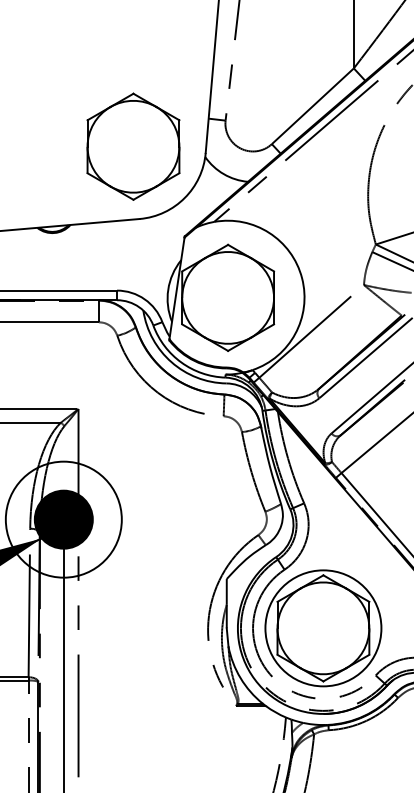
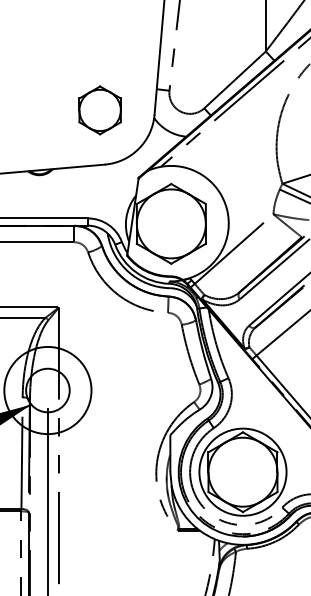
part: (132, 146) -> (99, 110), size x0.6
fill: (63, 519) -> (47, 390), removed

